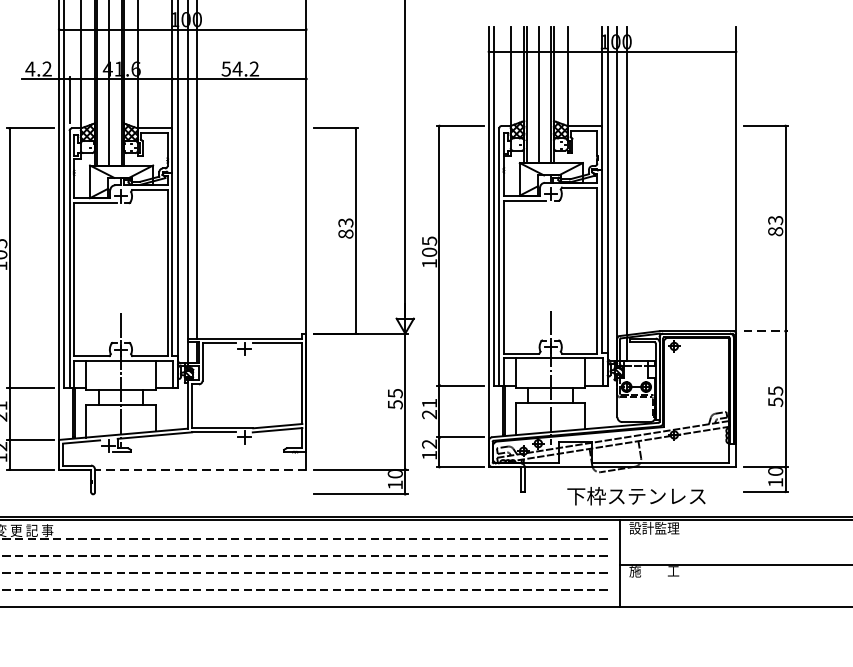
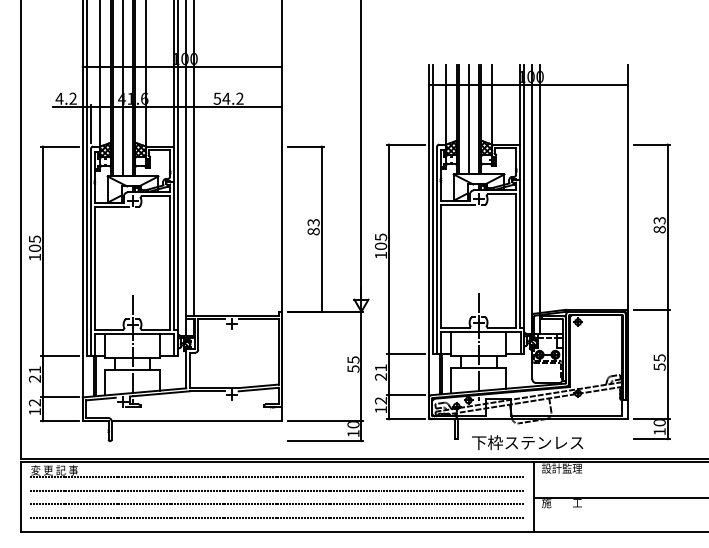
line: (765, 330) -> (651, 309), dashed -> solid
line: (200, 469) -> (196, 421), dashed -> solid
text: (636, 495) -> (527, 442), moved

